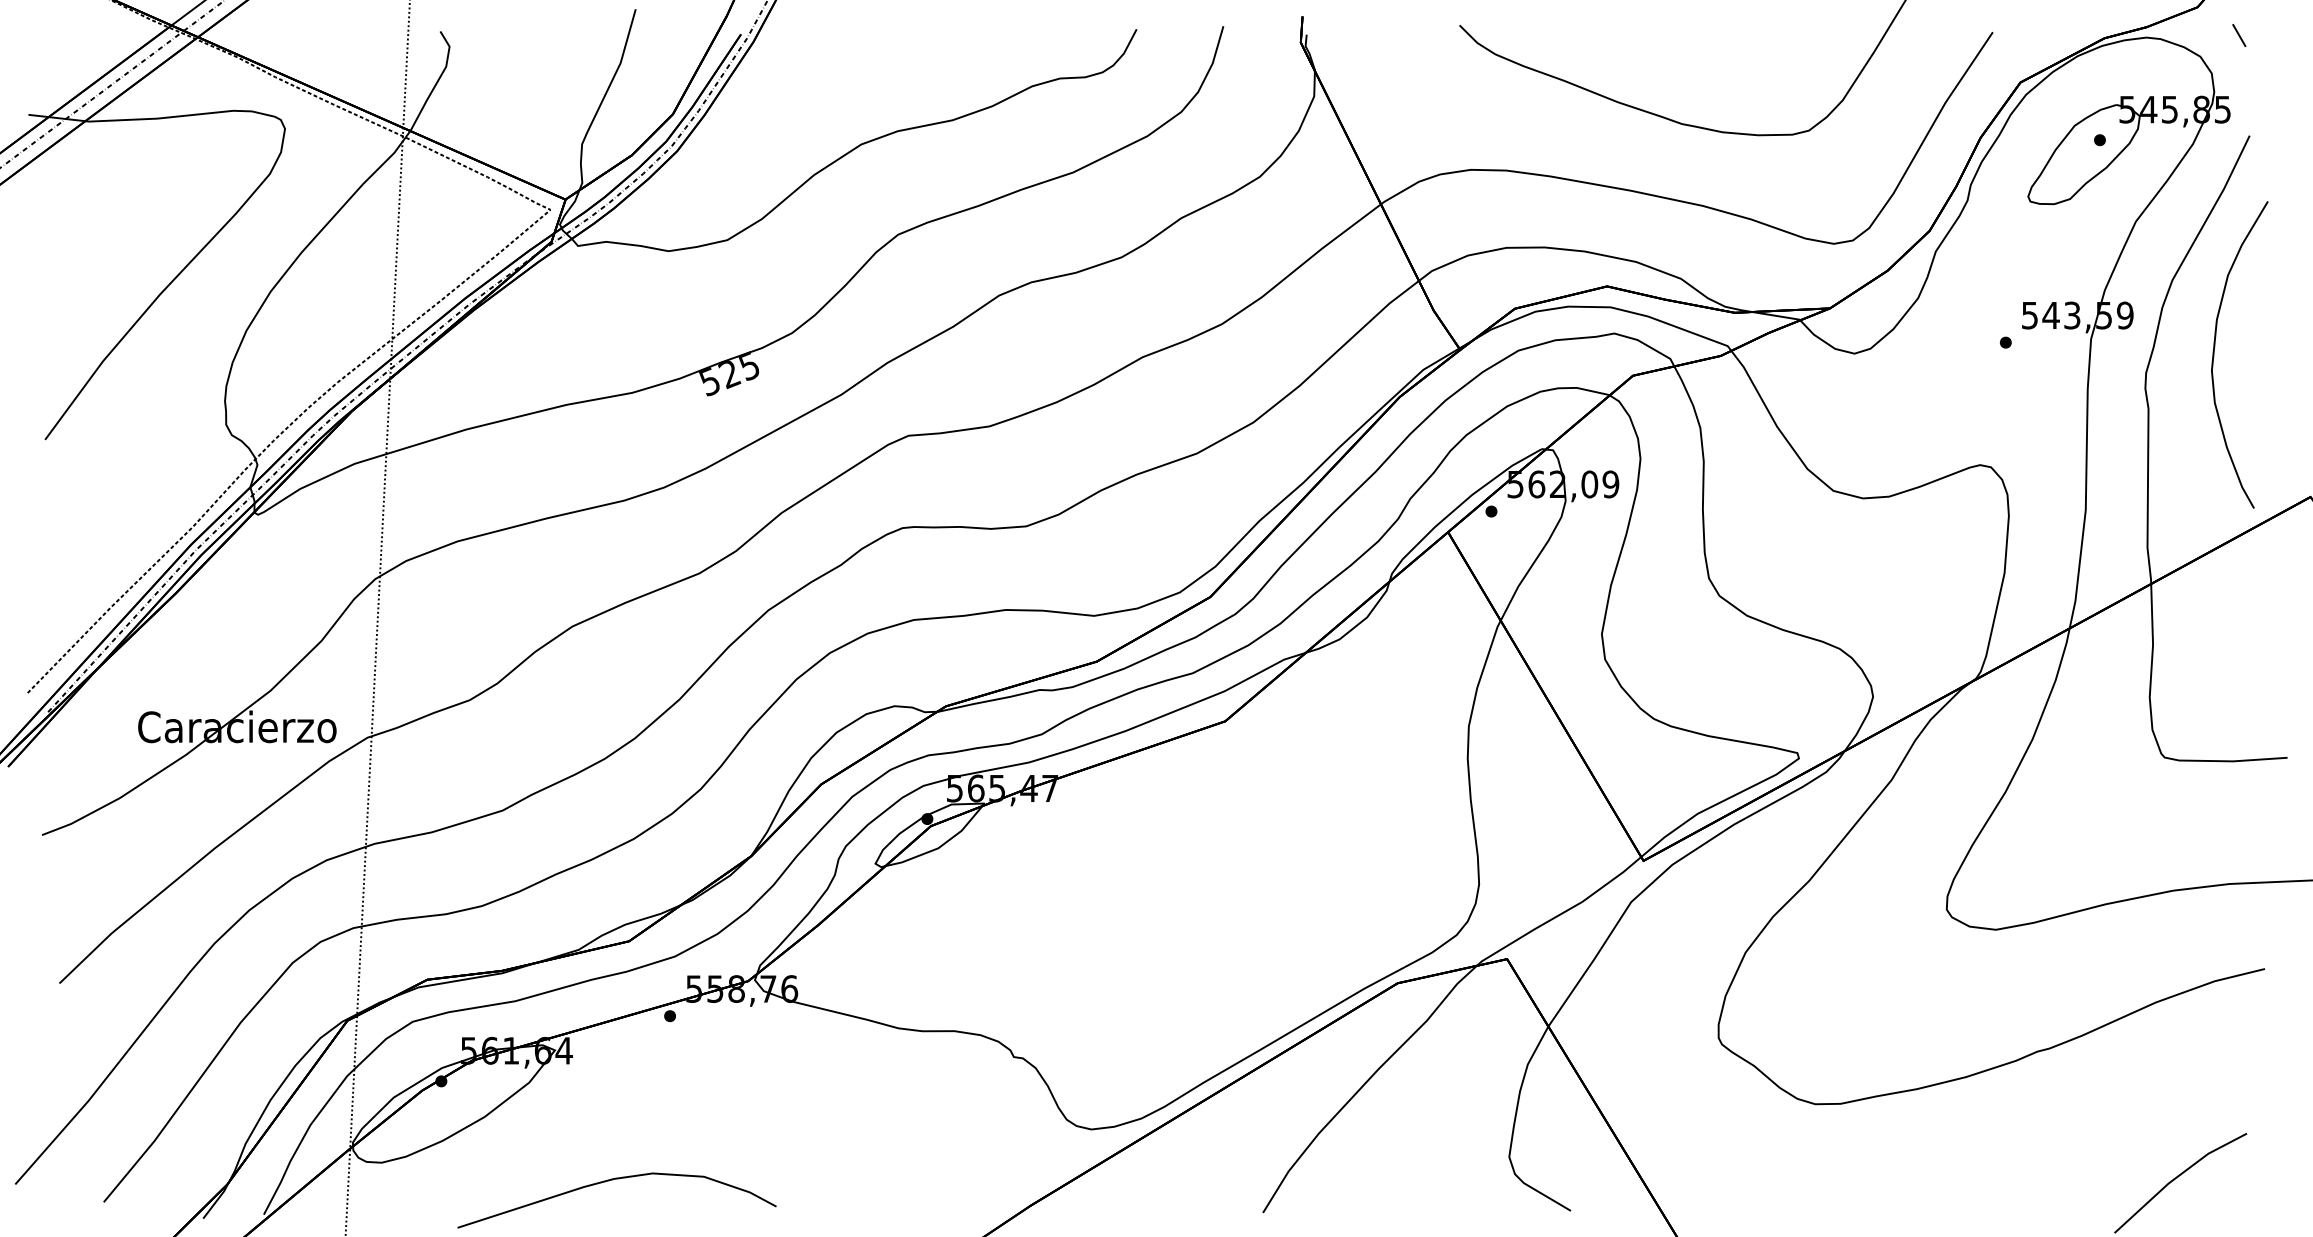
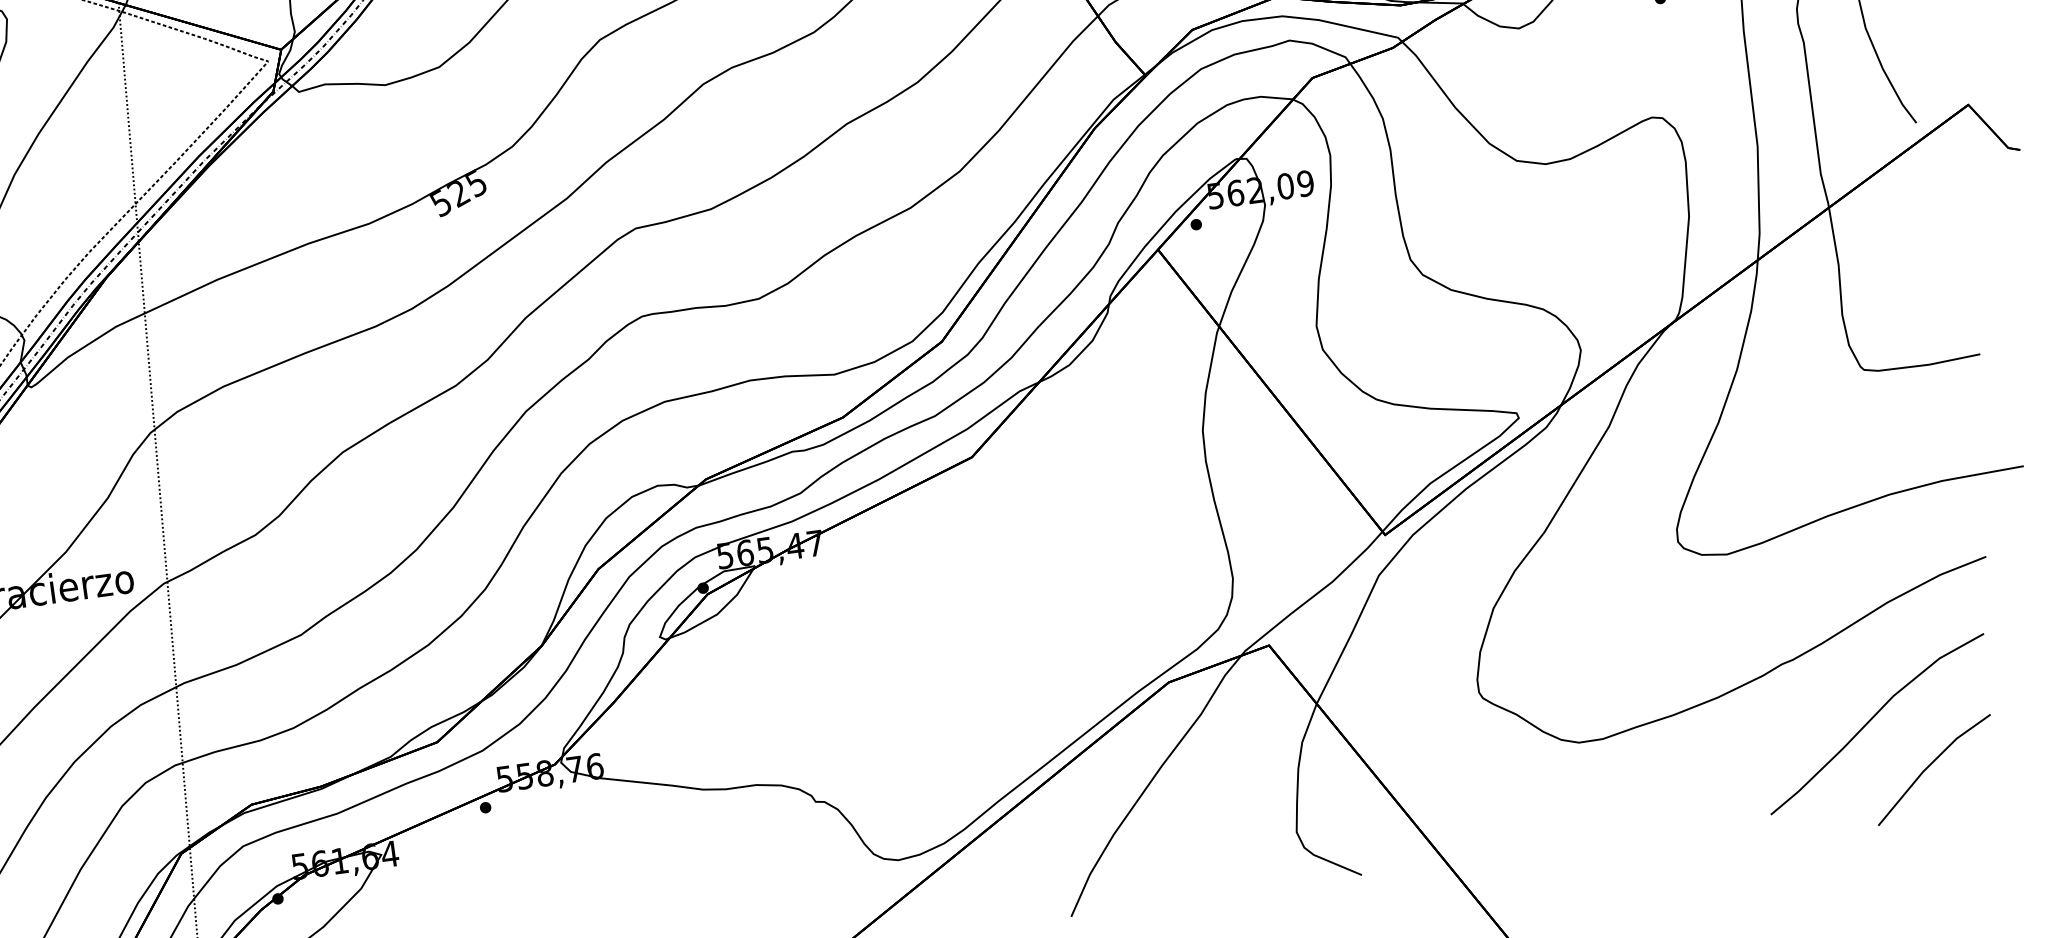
curve: (2122, 1122) -> (1871, 720), added

